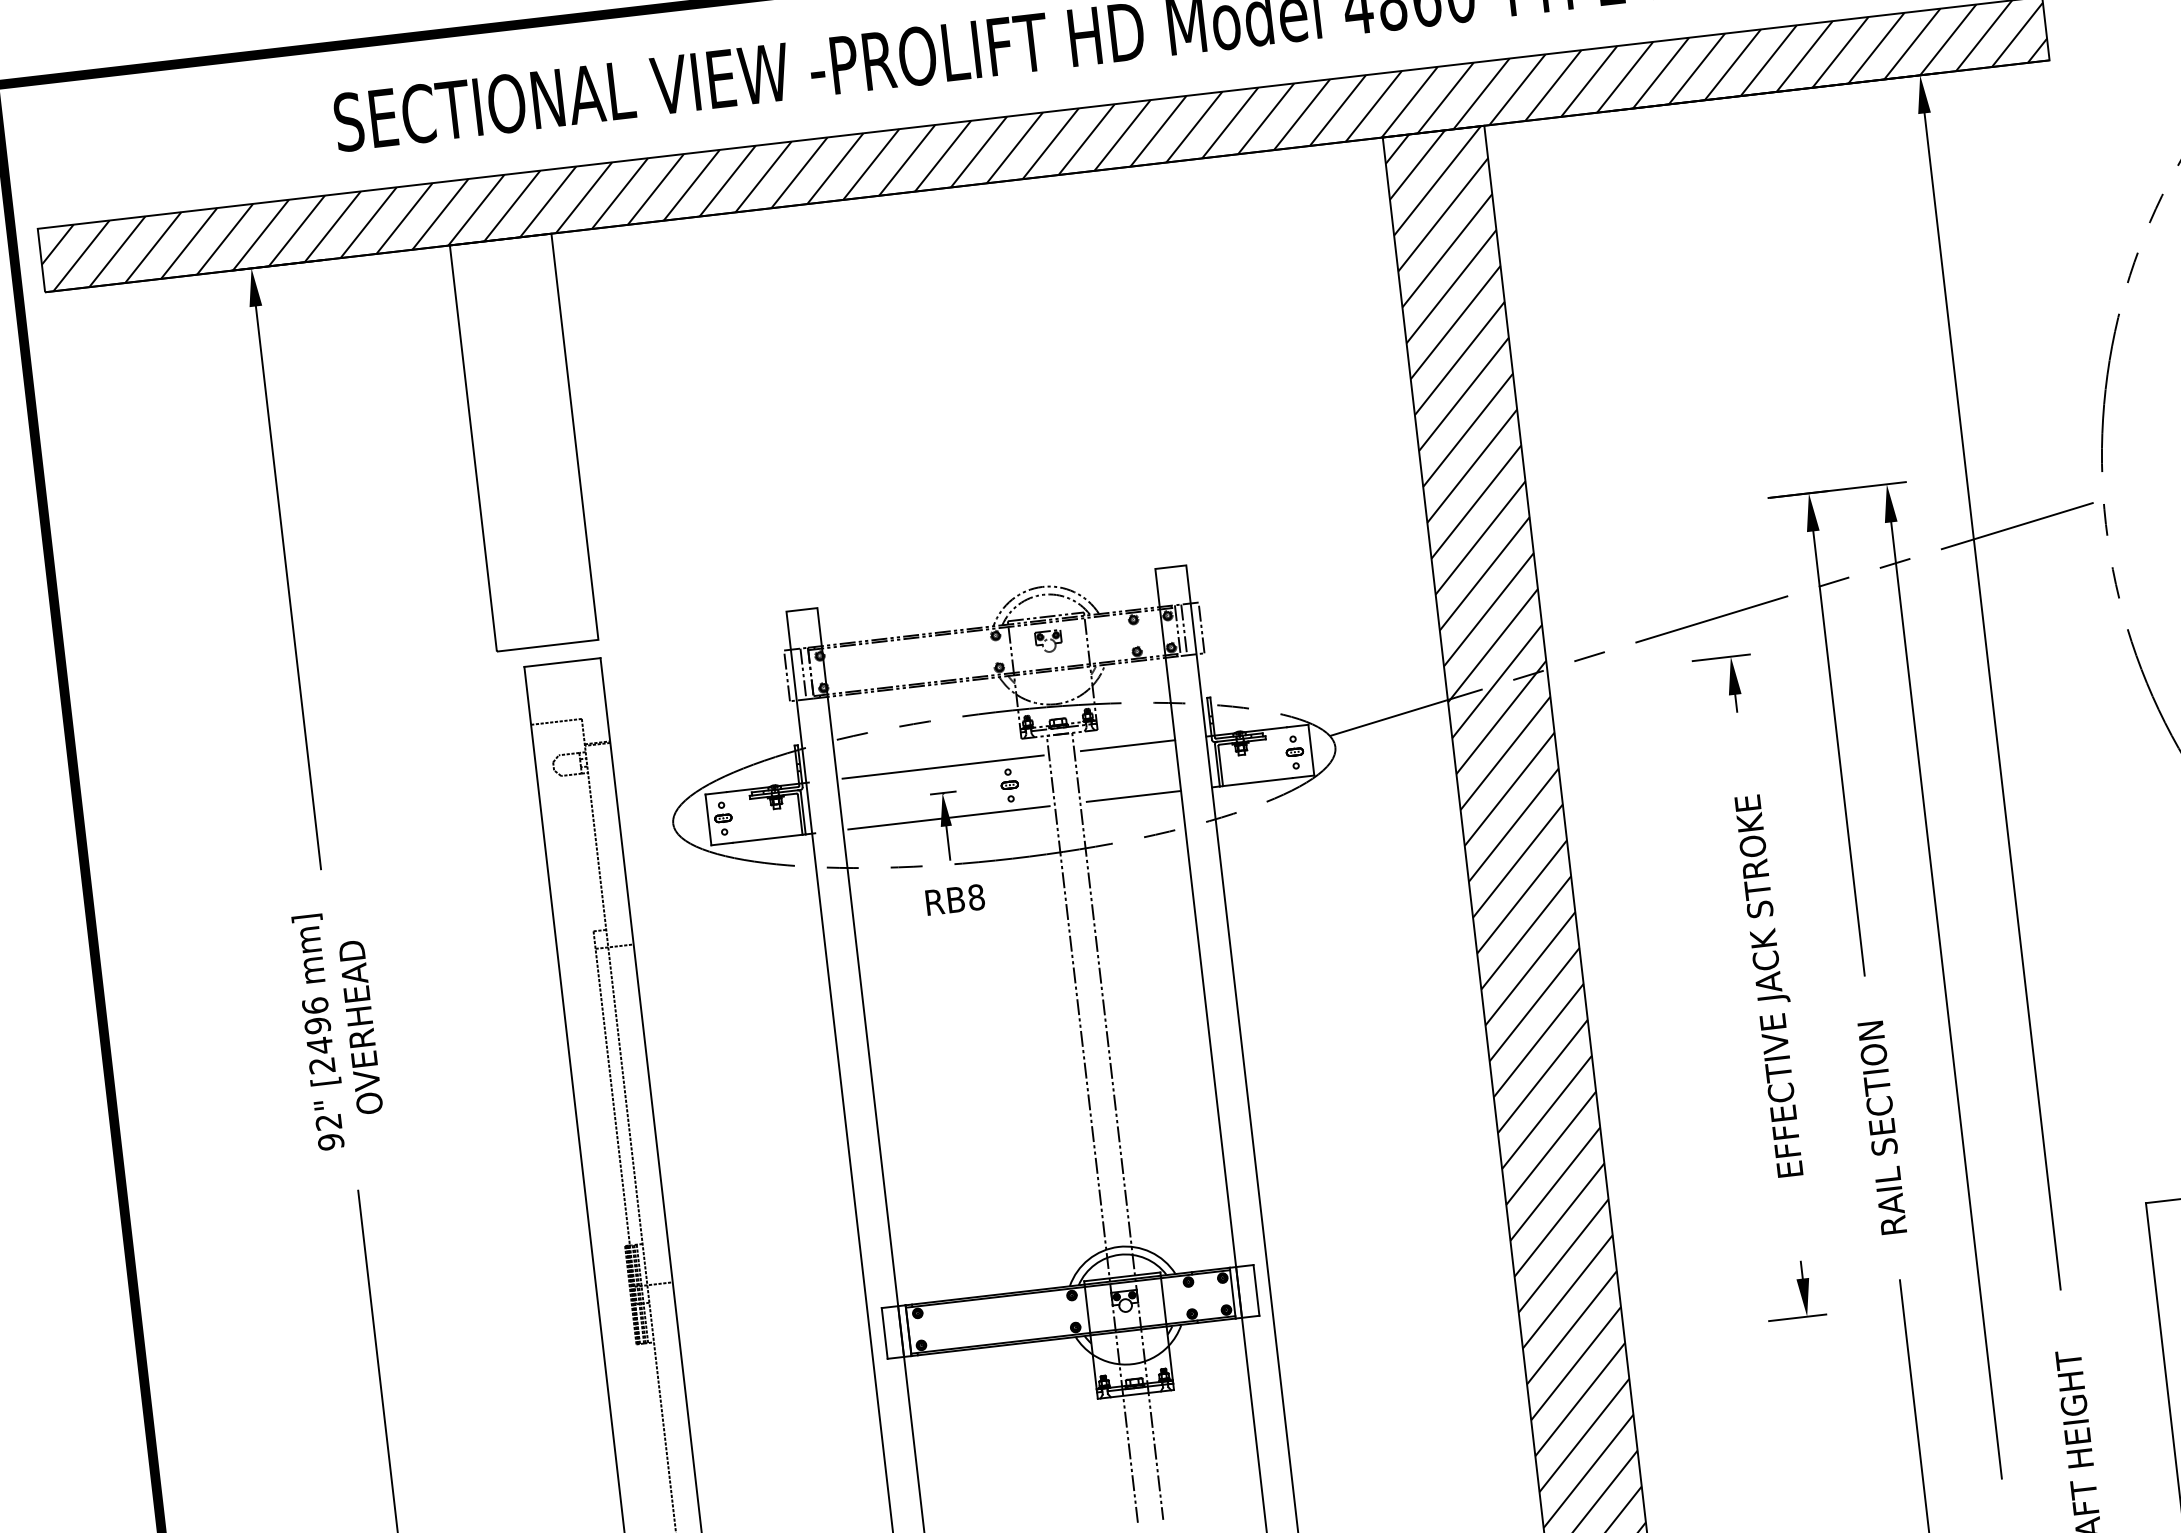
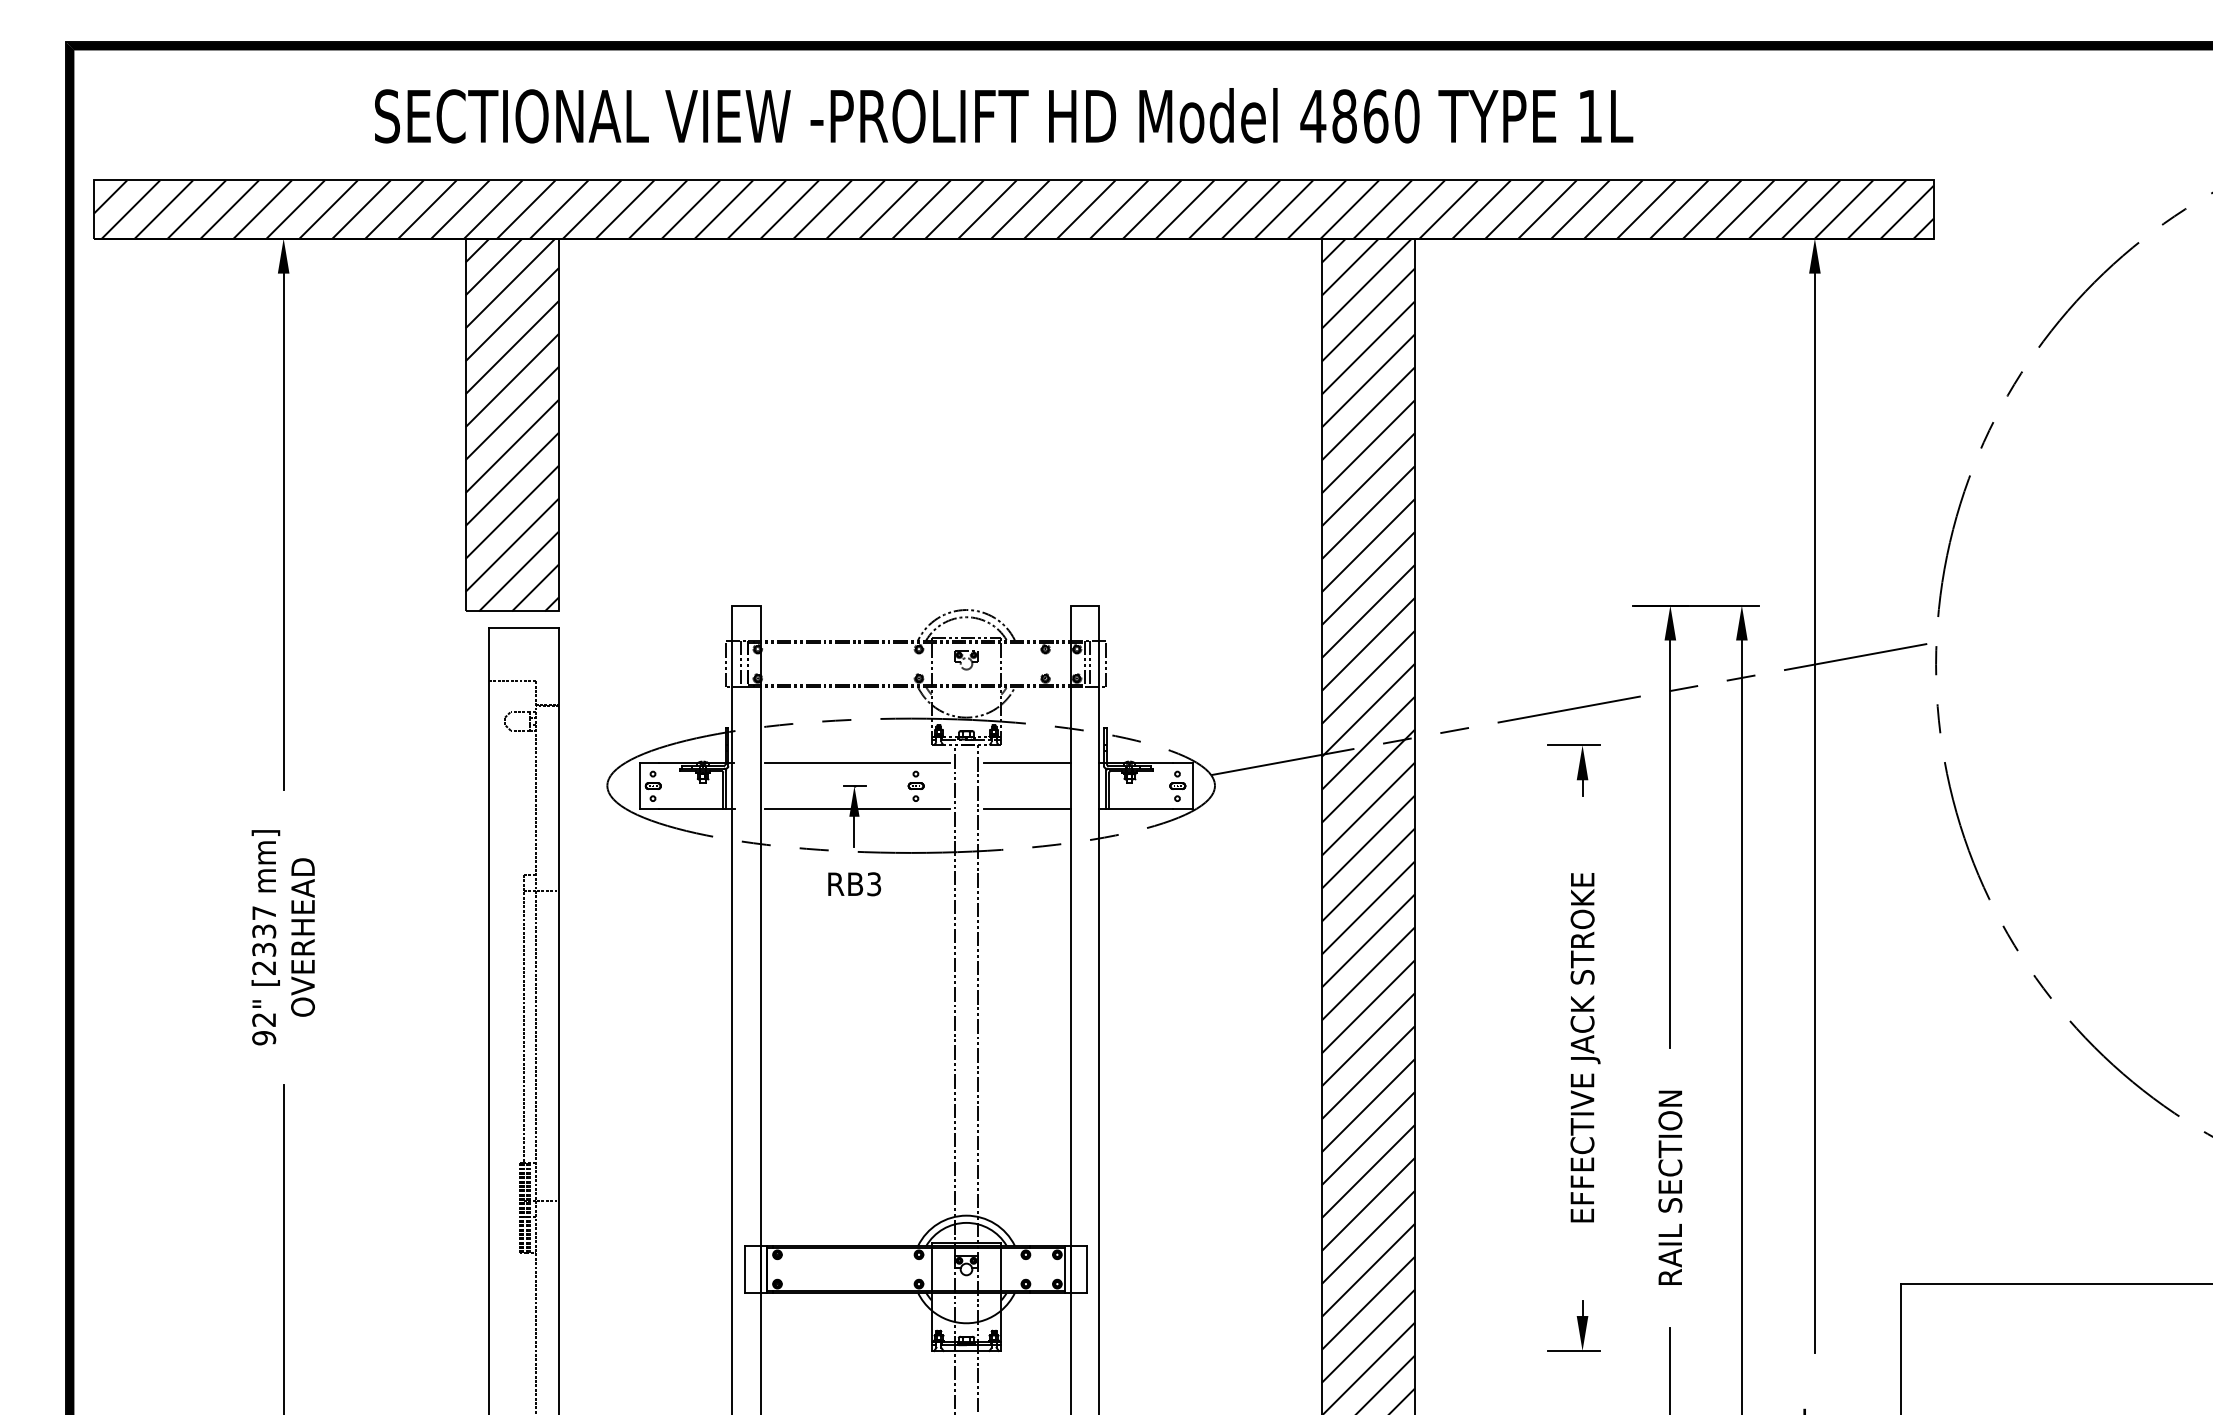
hatch: (523, 442) -> (511, 424), added
text: (976, 897) -> (874, 884), RB8 -> RB3
text: (317, 1025) -> (264, 931), [2496 -> [2337

